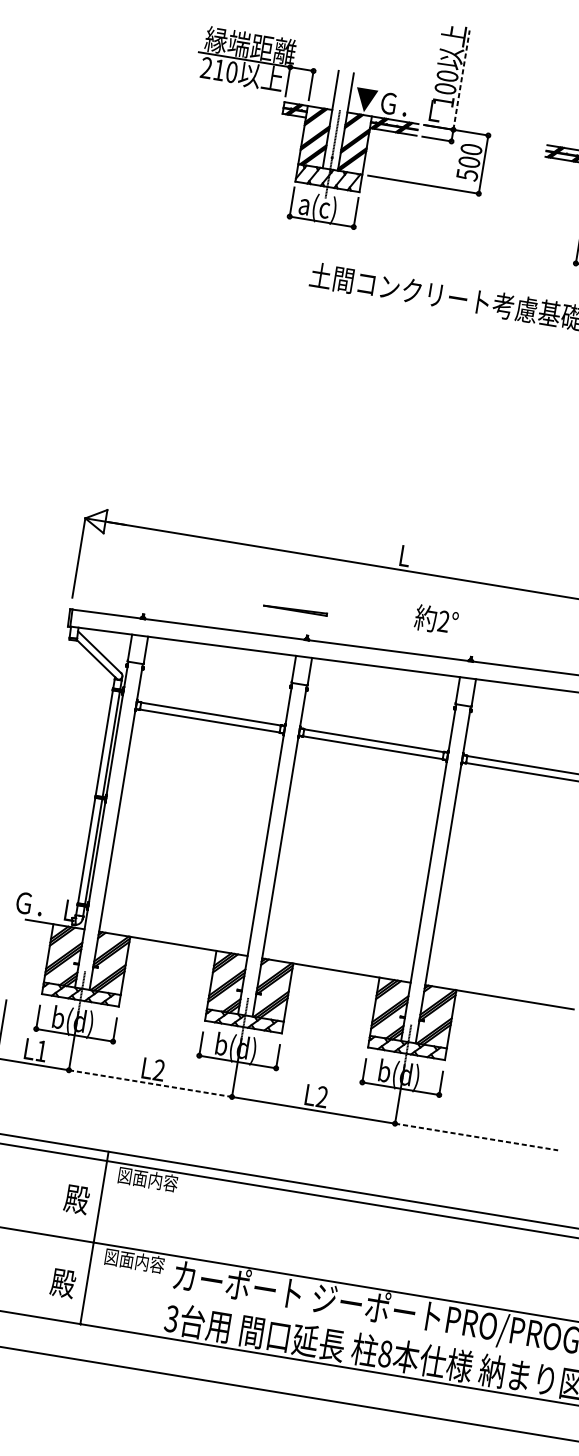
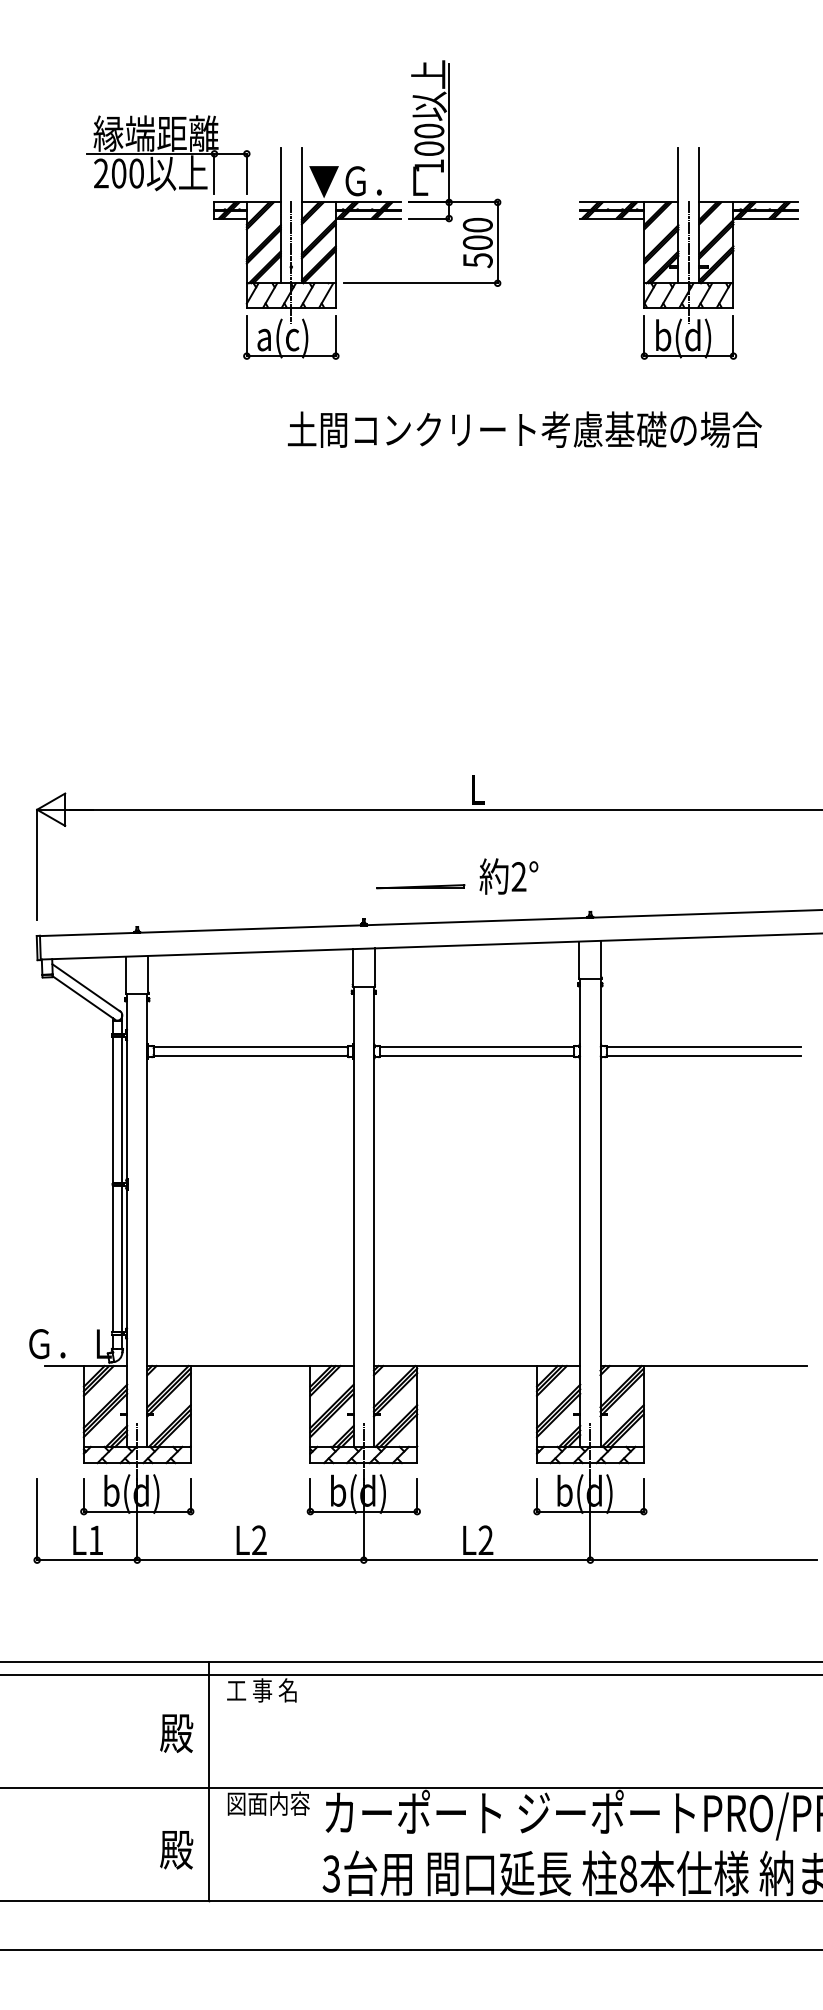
text: (219, 70) -> (119, 173), 210 -> 200
line: (461, 79) -> (449, 132), dashed -> solid
line: (295, 609) -> (420, 886), moved
text: (436, 619) -> (508, 876), moved
line: (151, 1083) -> (251, 1560), dashed -> solid
line: (477, 1137) -> (704, 1560), dashed -> solid
text: (148, 1179) -> (268, 1690), 図面内容 -> 工 事 名

